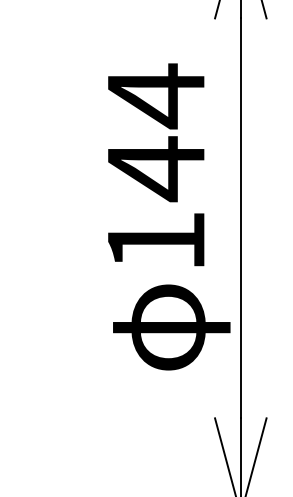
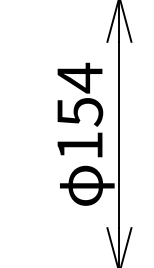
text: (157, 167) -> (80, 111), 144 -> 154

